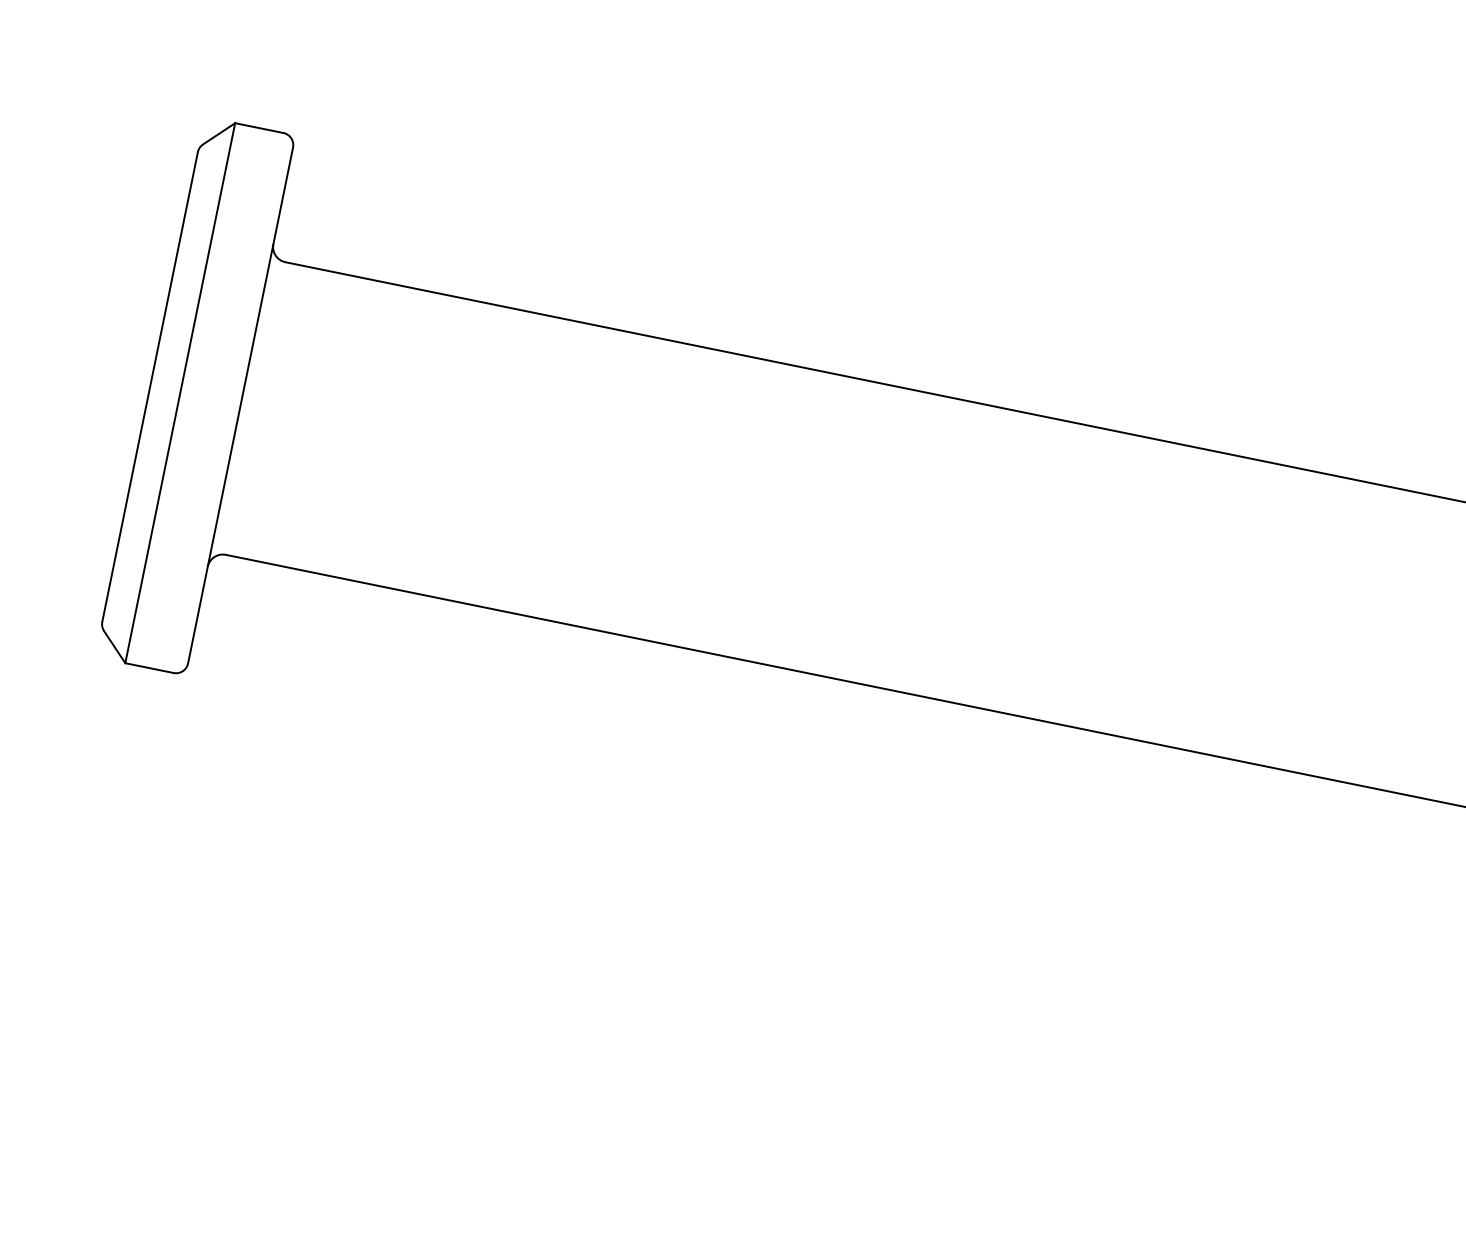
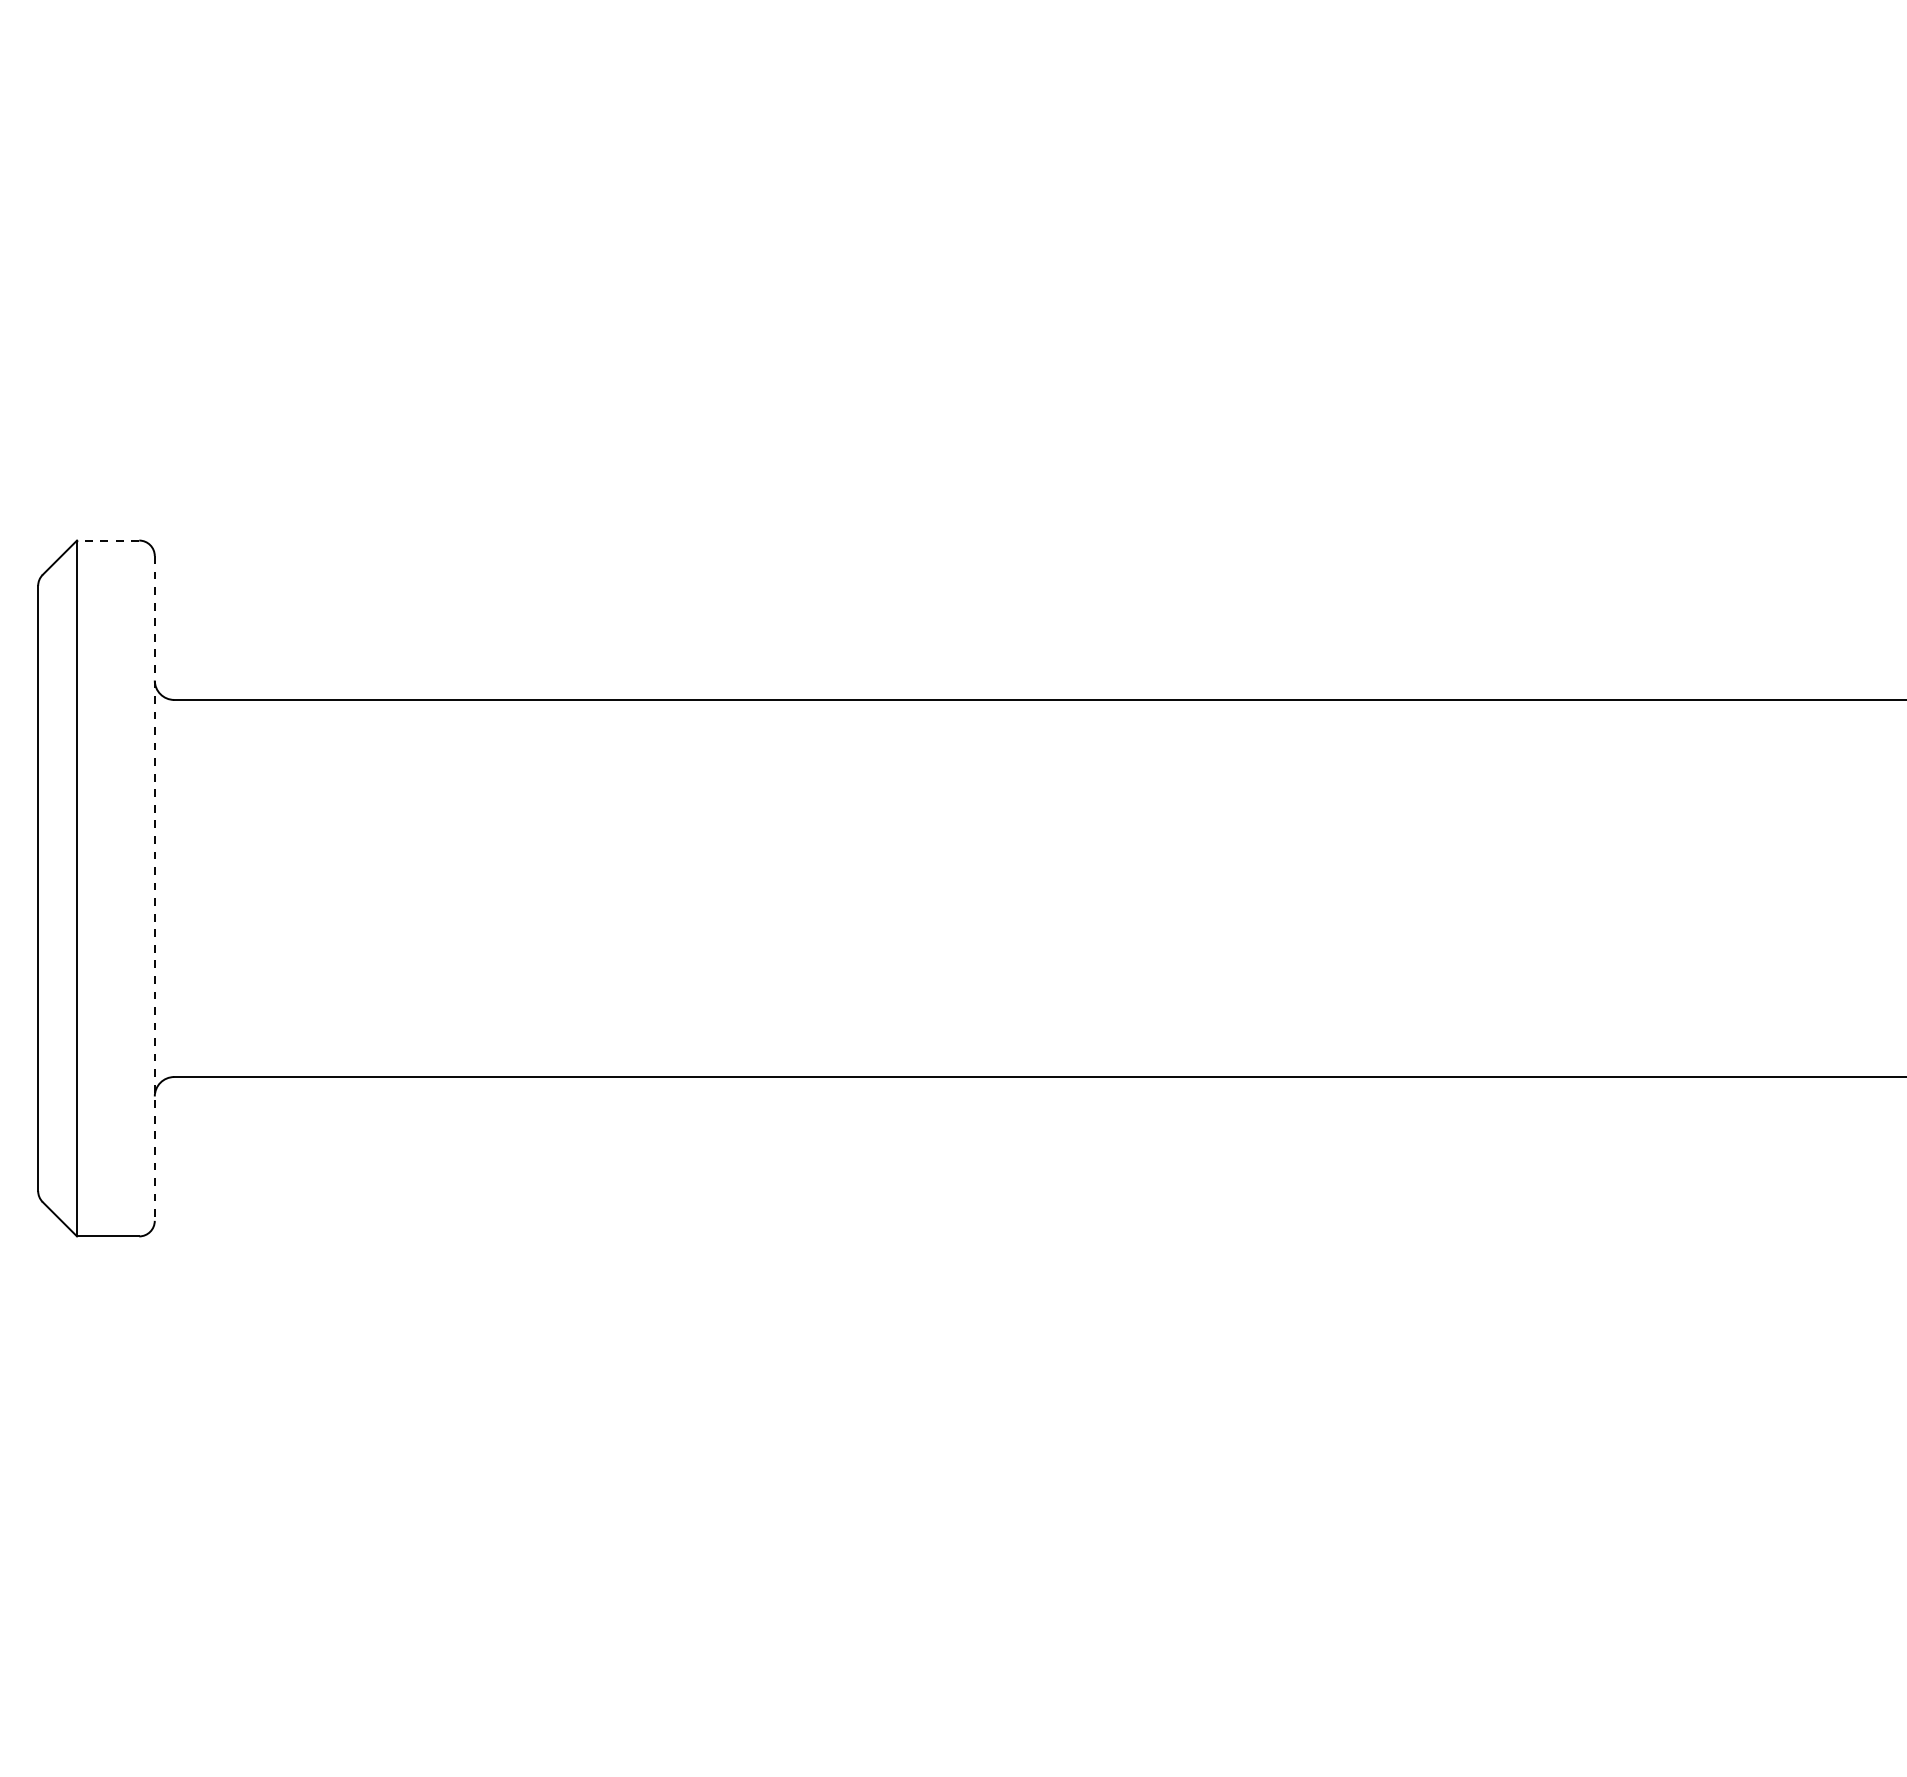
line: (258, 127) -> (107, 540), solid -> dashed
line: (240, 405) -> (154, 888), solid -> dashed

